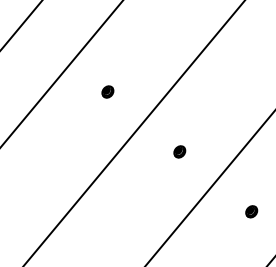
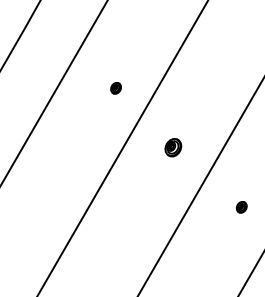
part: (107, 92) -> (115, 88), moved
part: (179, 151) -> (173, 147), size x1.6
part: (251, 211) -> (241, 207), moved

